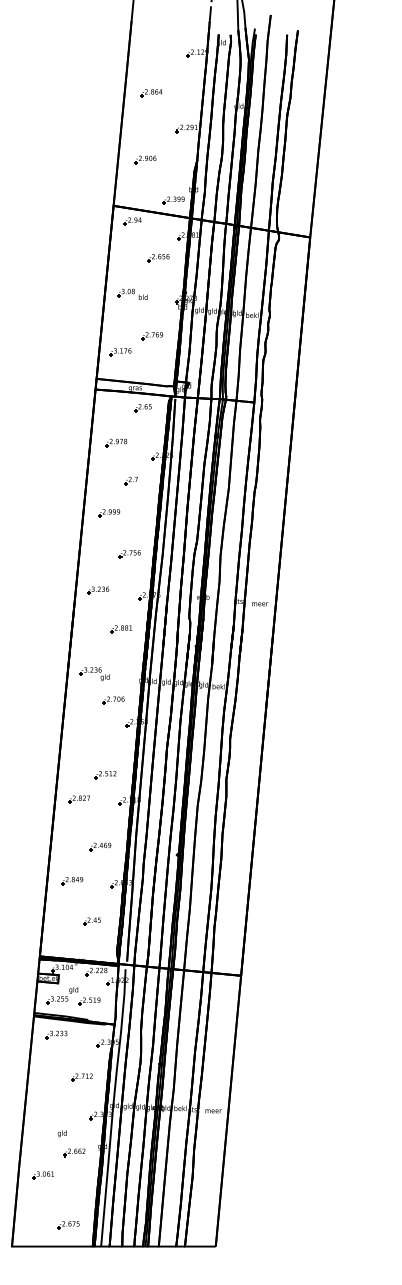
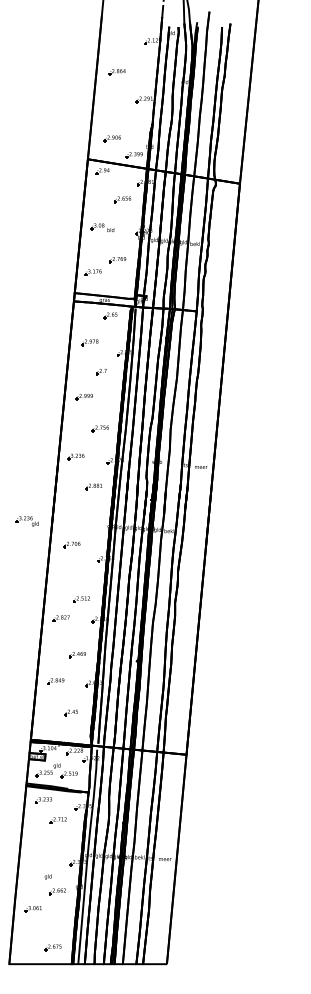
part: (144, 159) -> (111, 138), moved
part: (93, 674) -> (26, 521), moved
part: (113, 700) -> (71, 544), moved
part: (80, 1077) -> (57, 820), moved

